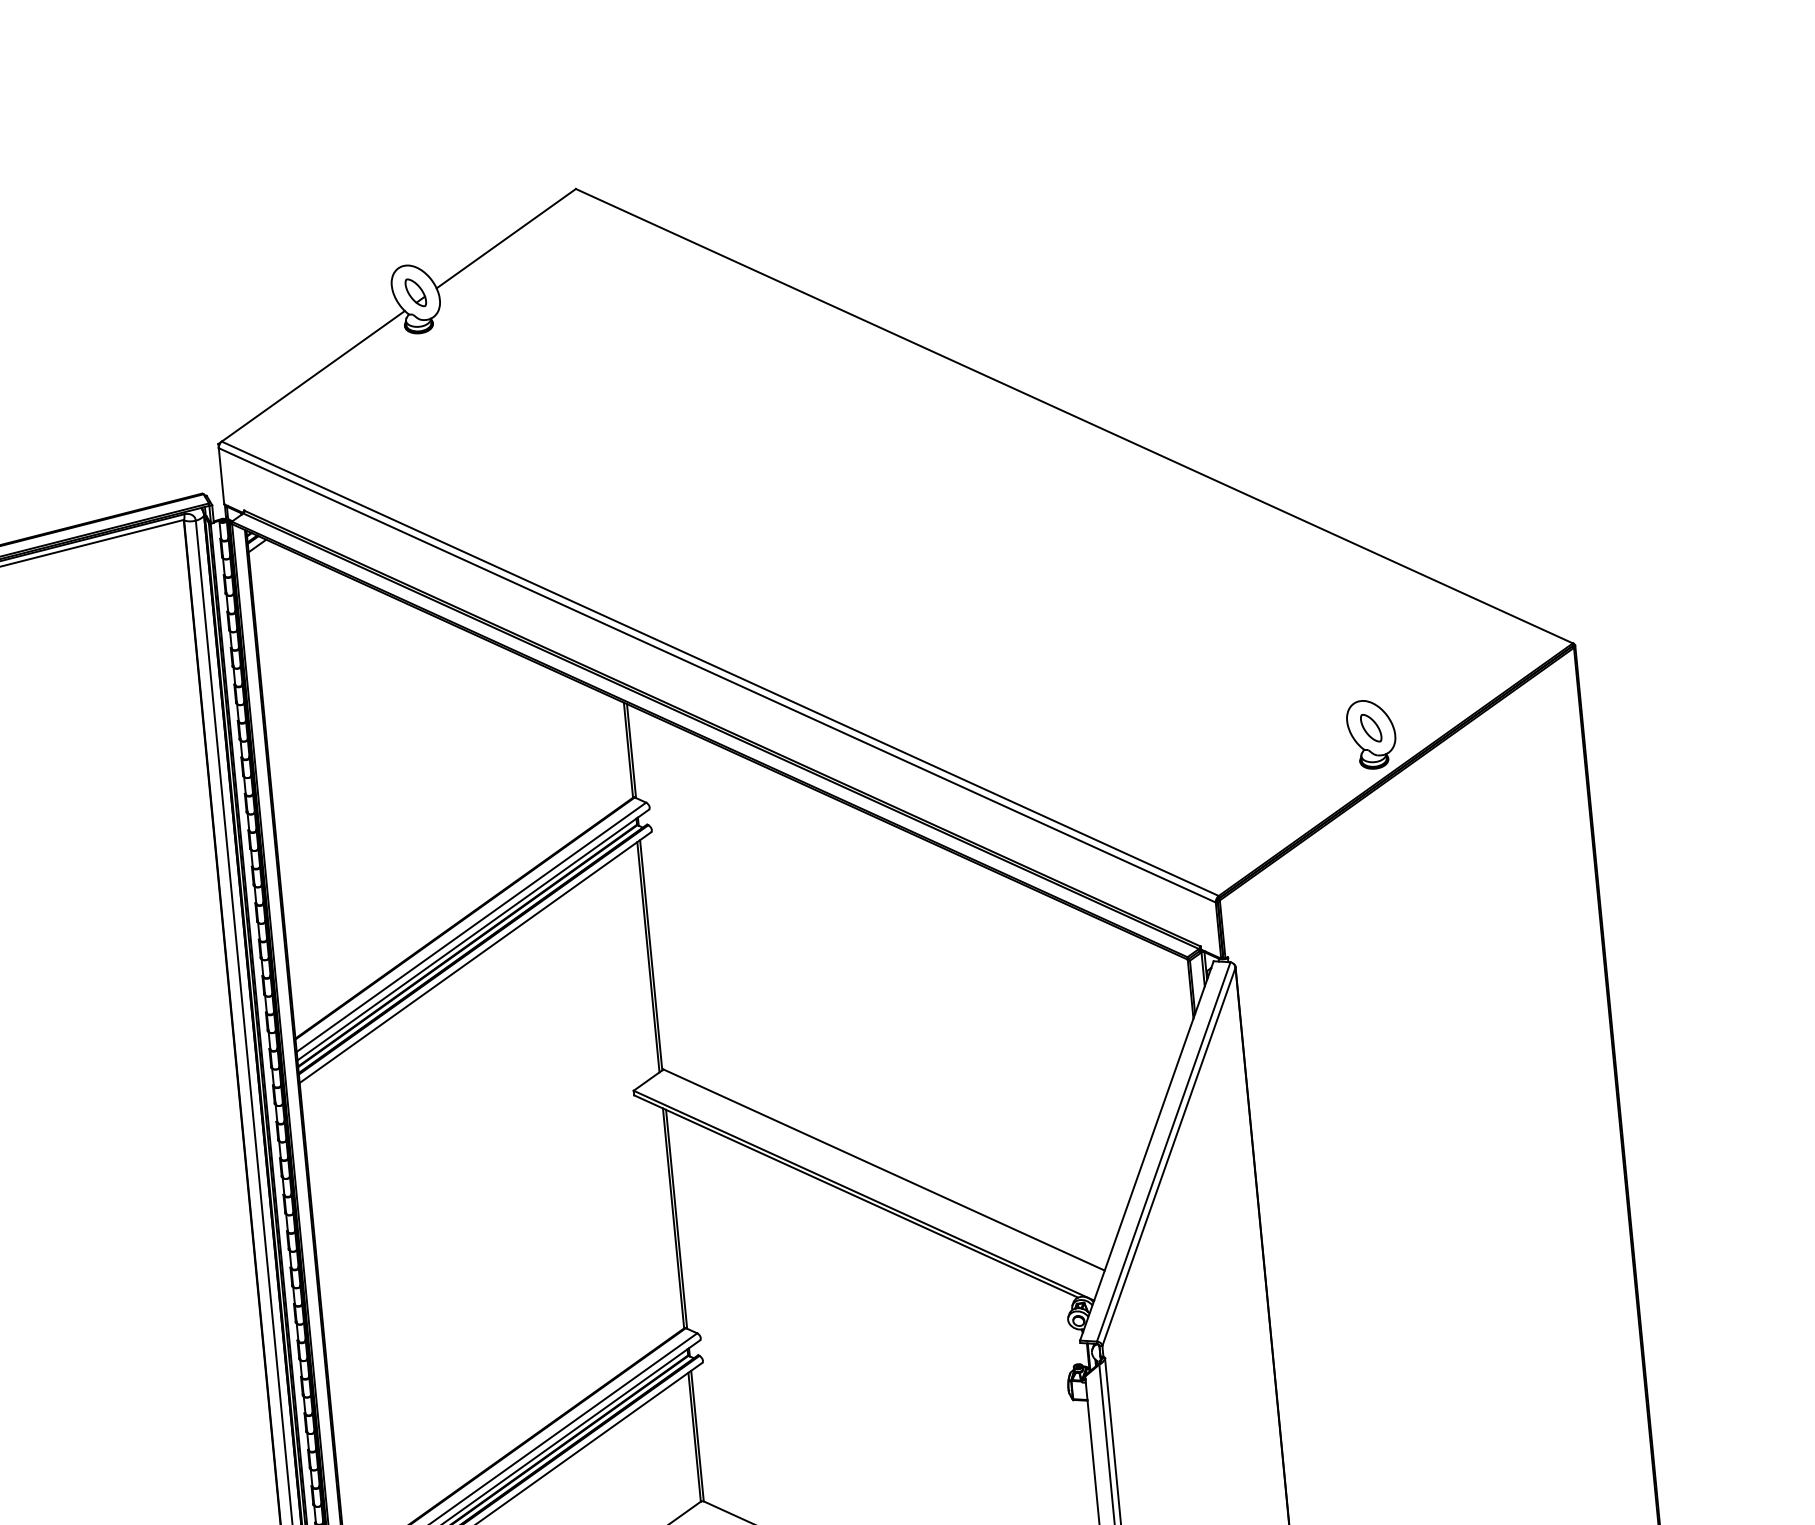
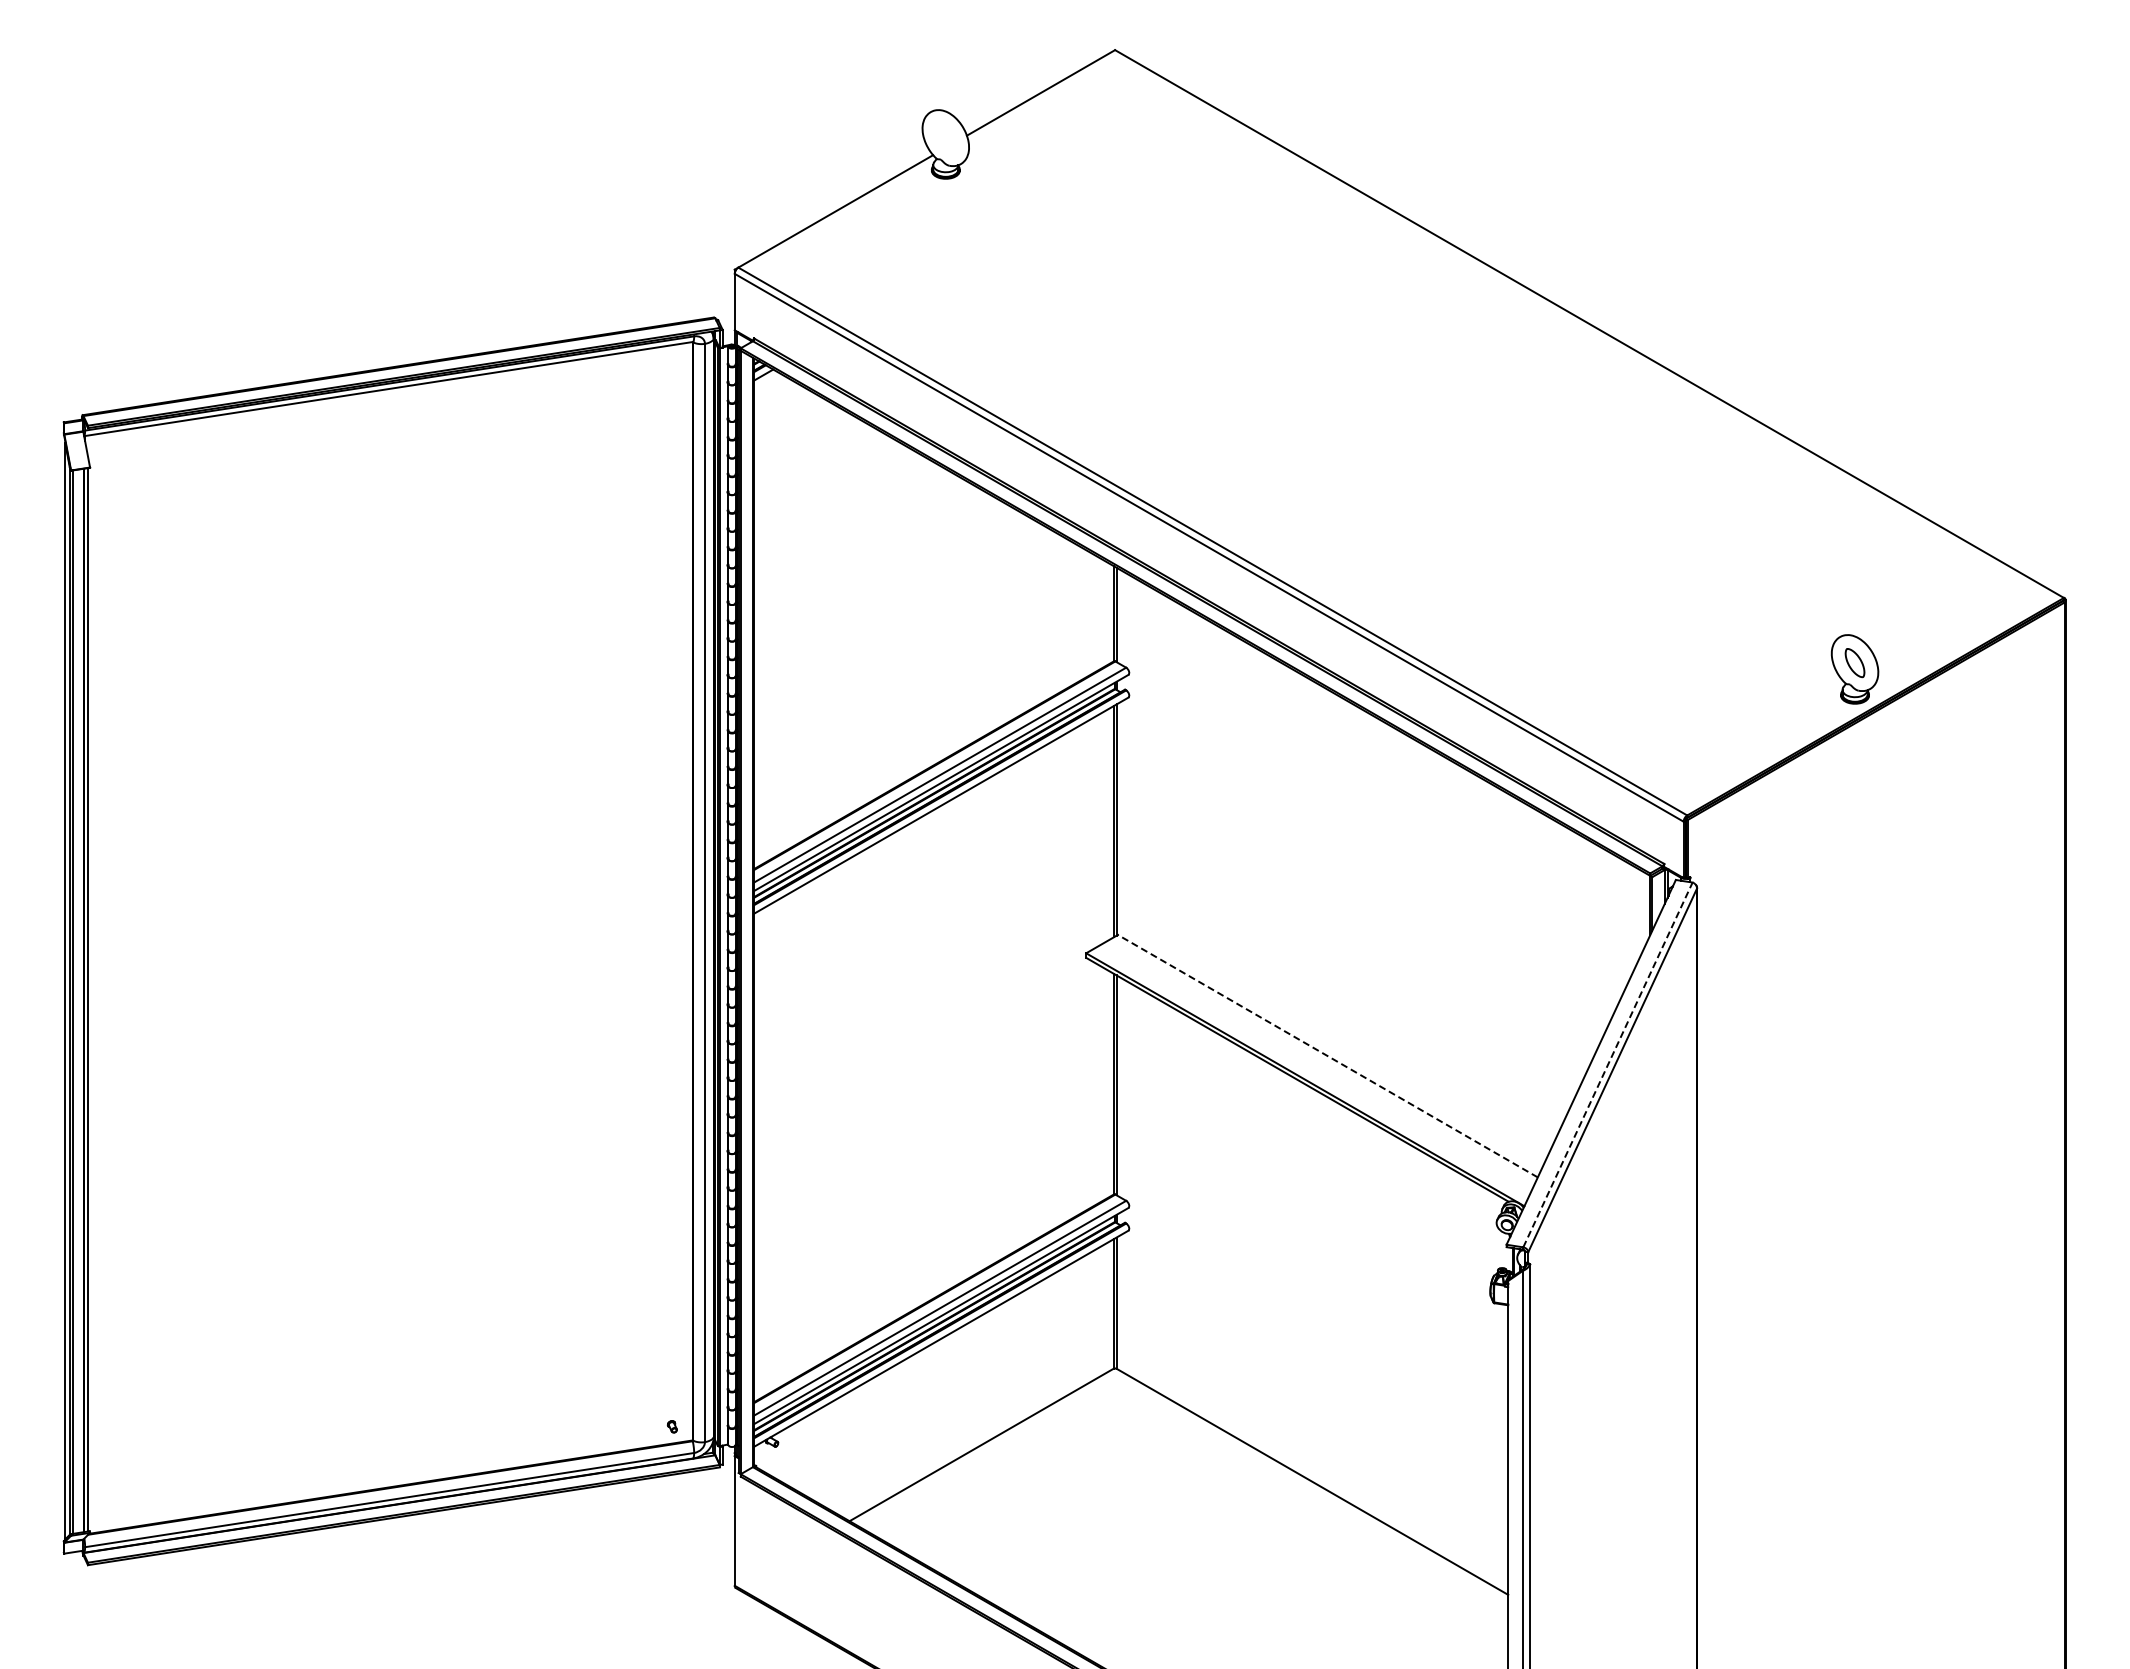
part: (415, 293) -> (945, 138), removed
line: (1164, 1151) -> (1608, 1064), solid -> dashed
line: (883, 1169) -> (1327, 1055), solid -> dashed

